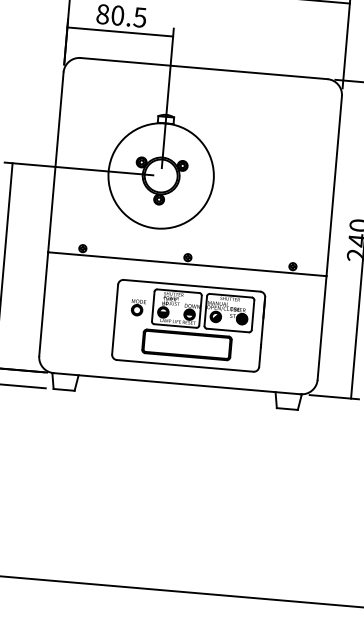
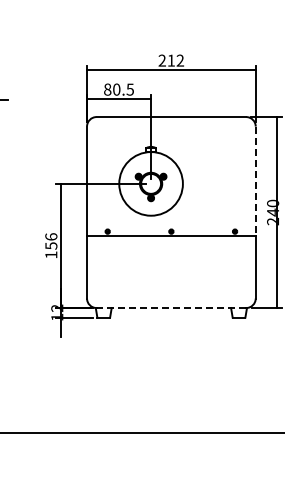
line: (333, 186) -> (255, 181), solid -> dashed
part: (188, 325) -> (175, 272), removed
line: (177, 384) -> (171, 308), solid -> dashed

